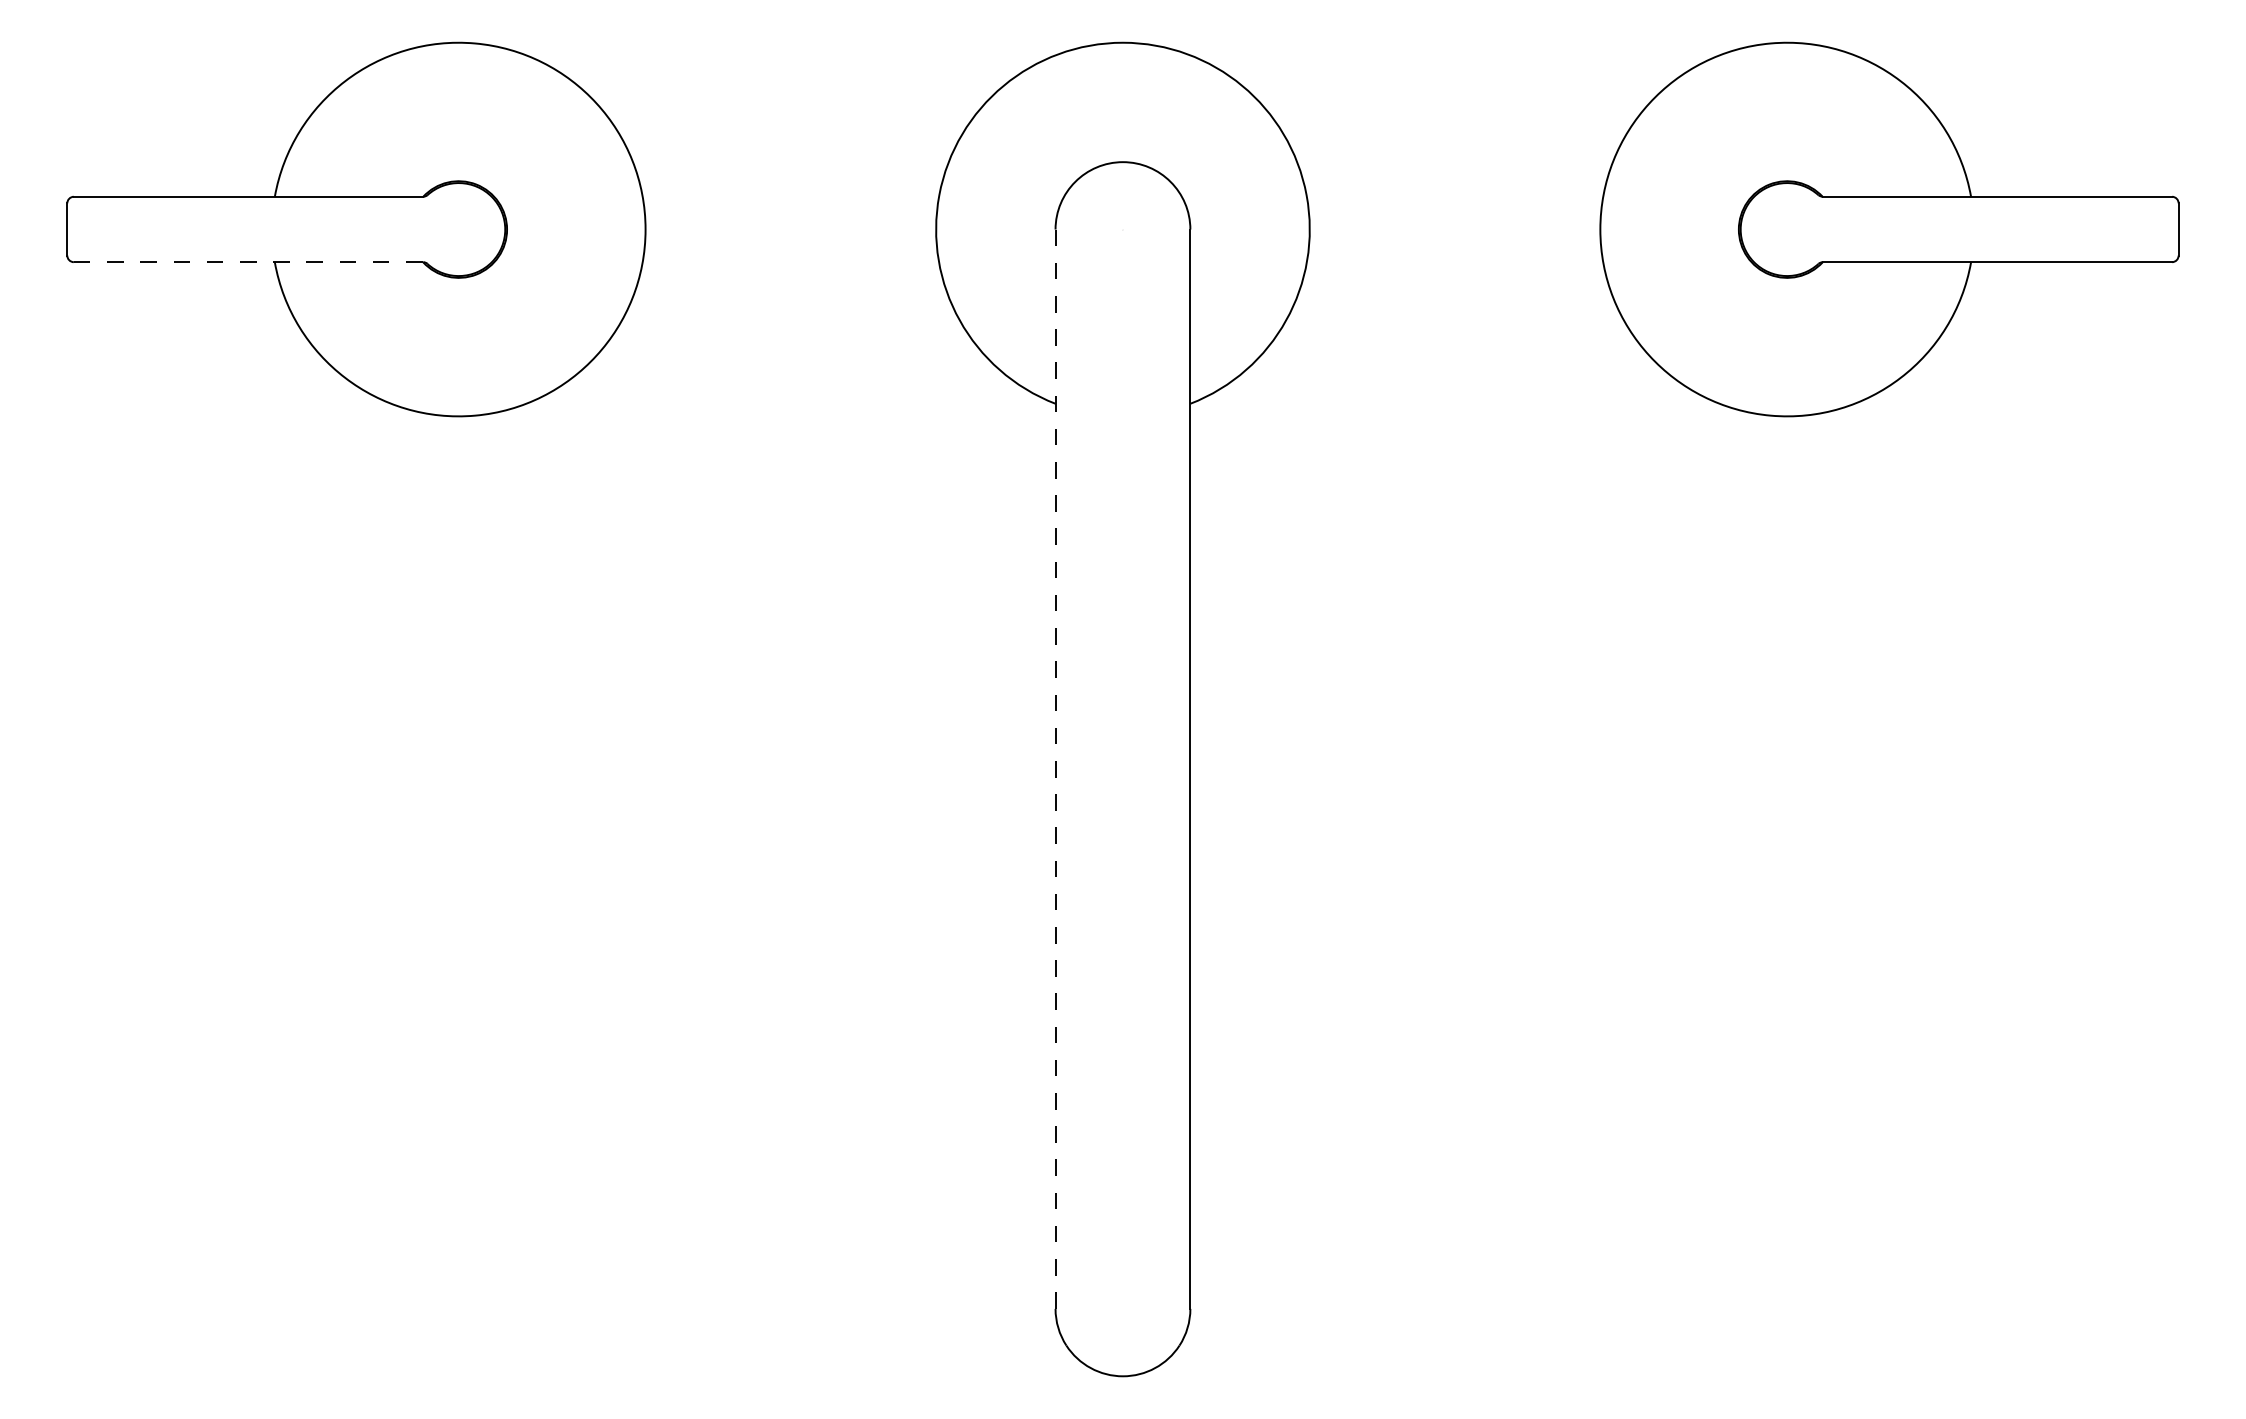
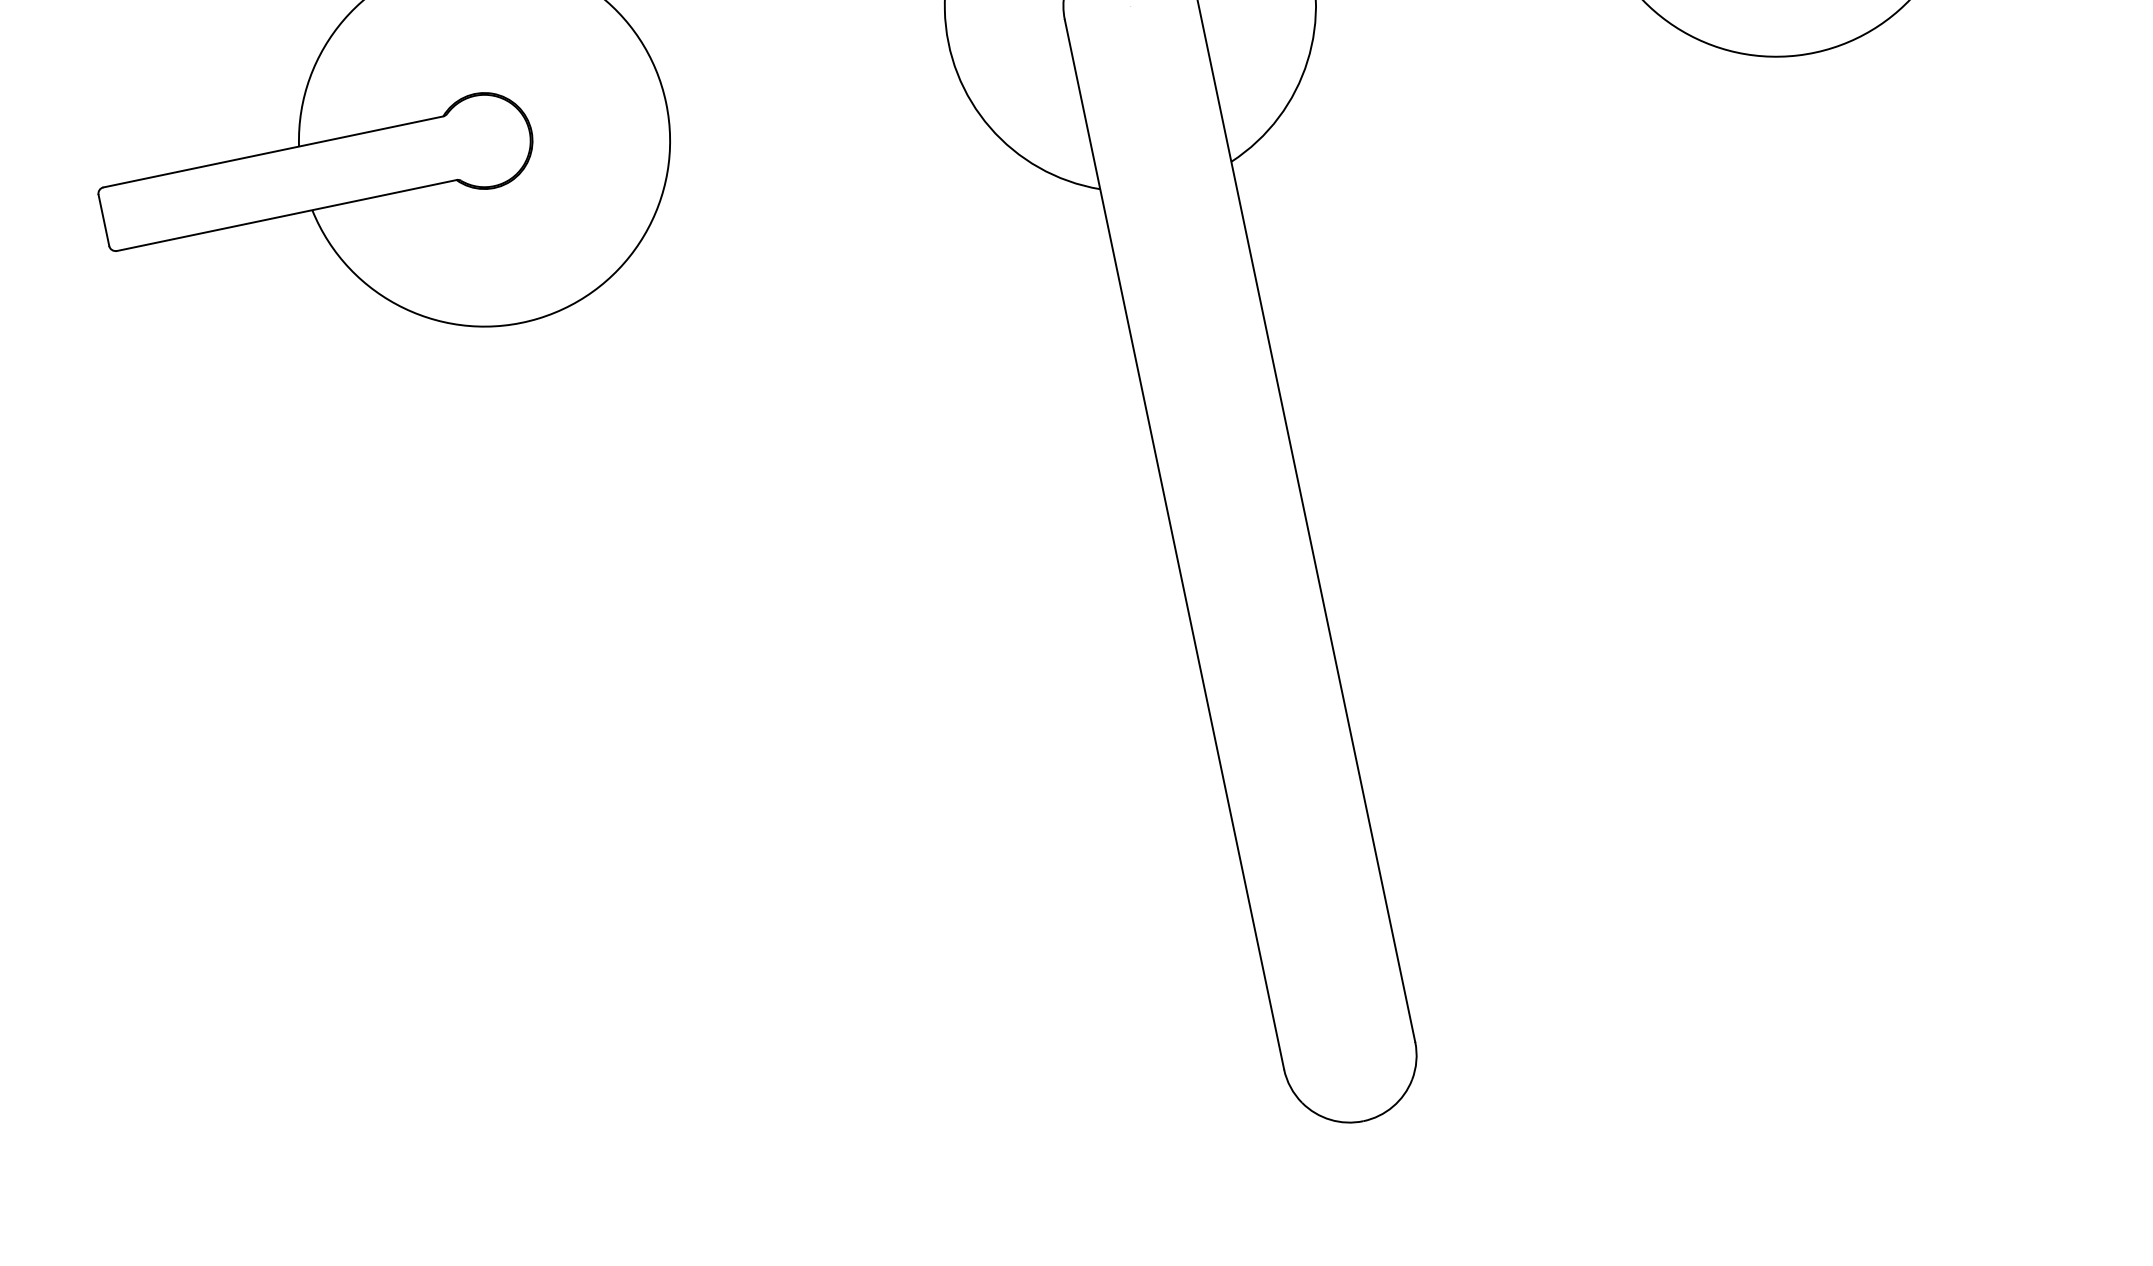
line: (248, 262) -> (286, 215), dashed -> solid
line: (1055, 769) -> (1174, 544), dashed -> solid

